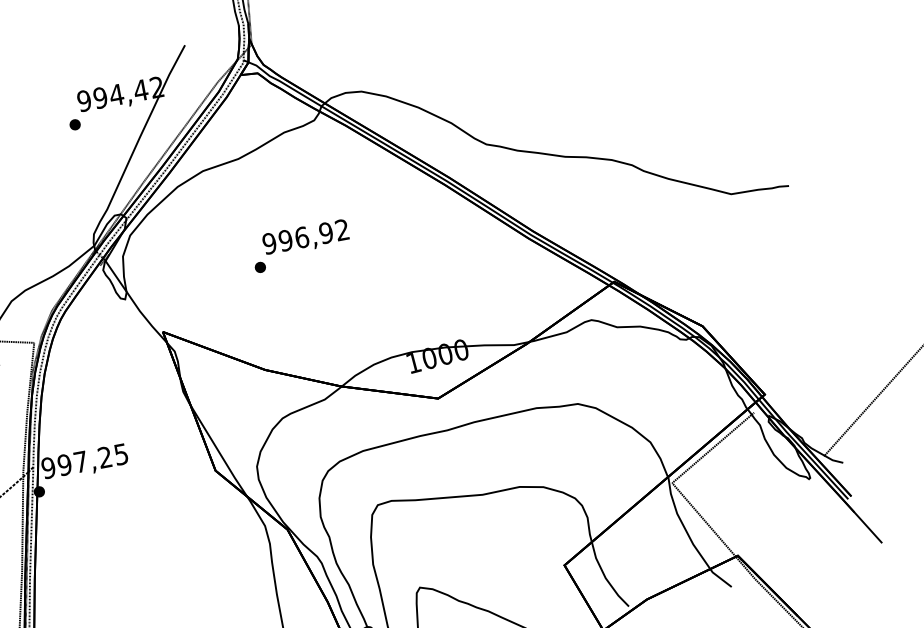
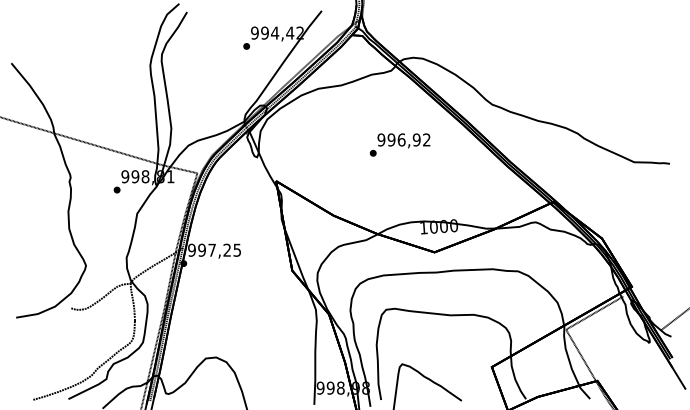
text: (299, 245) -> (399, 144), moved

